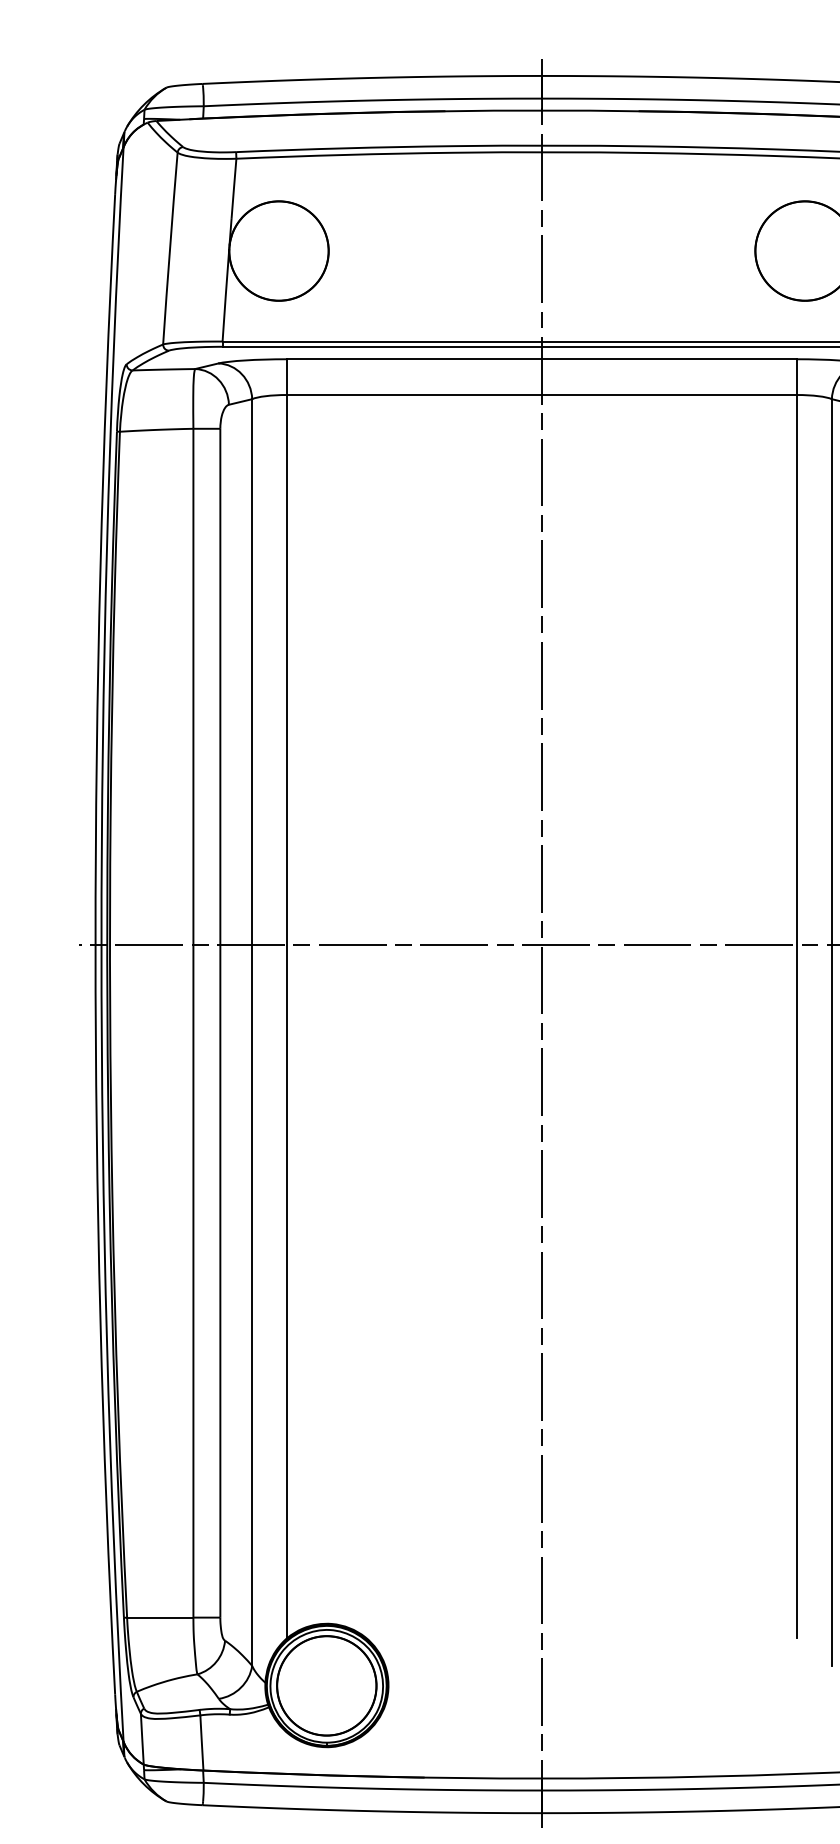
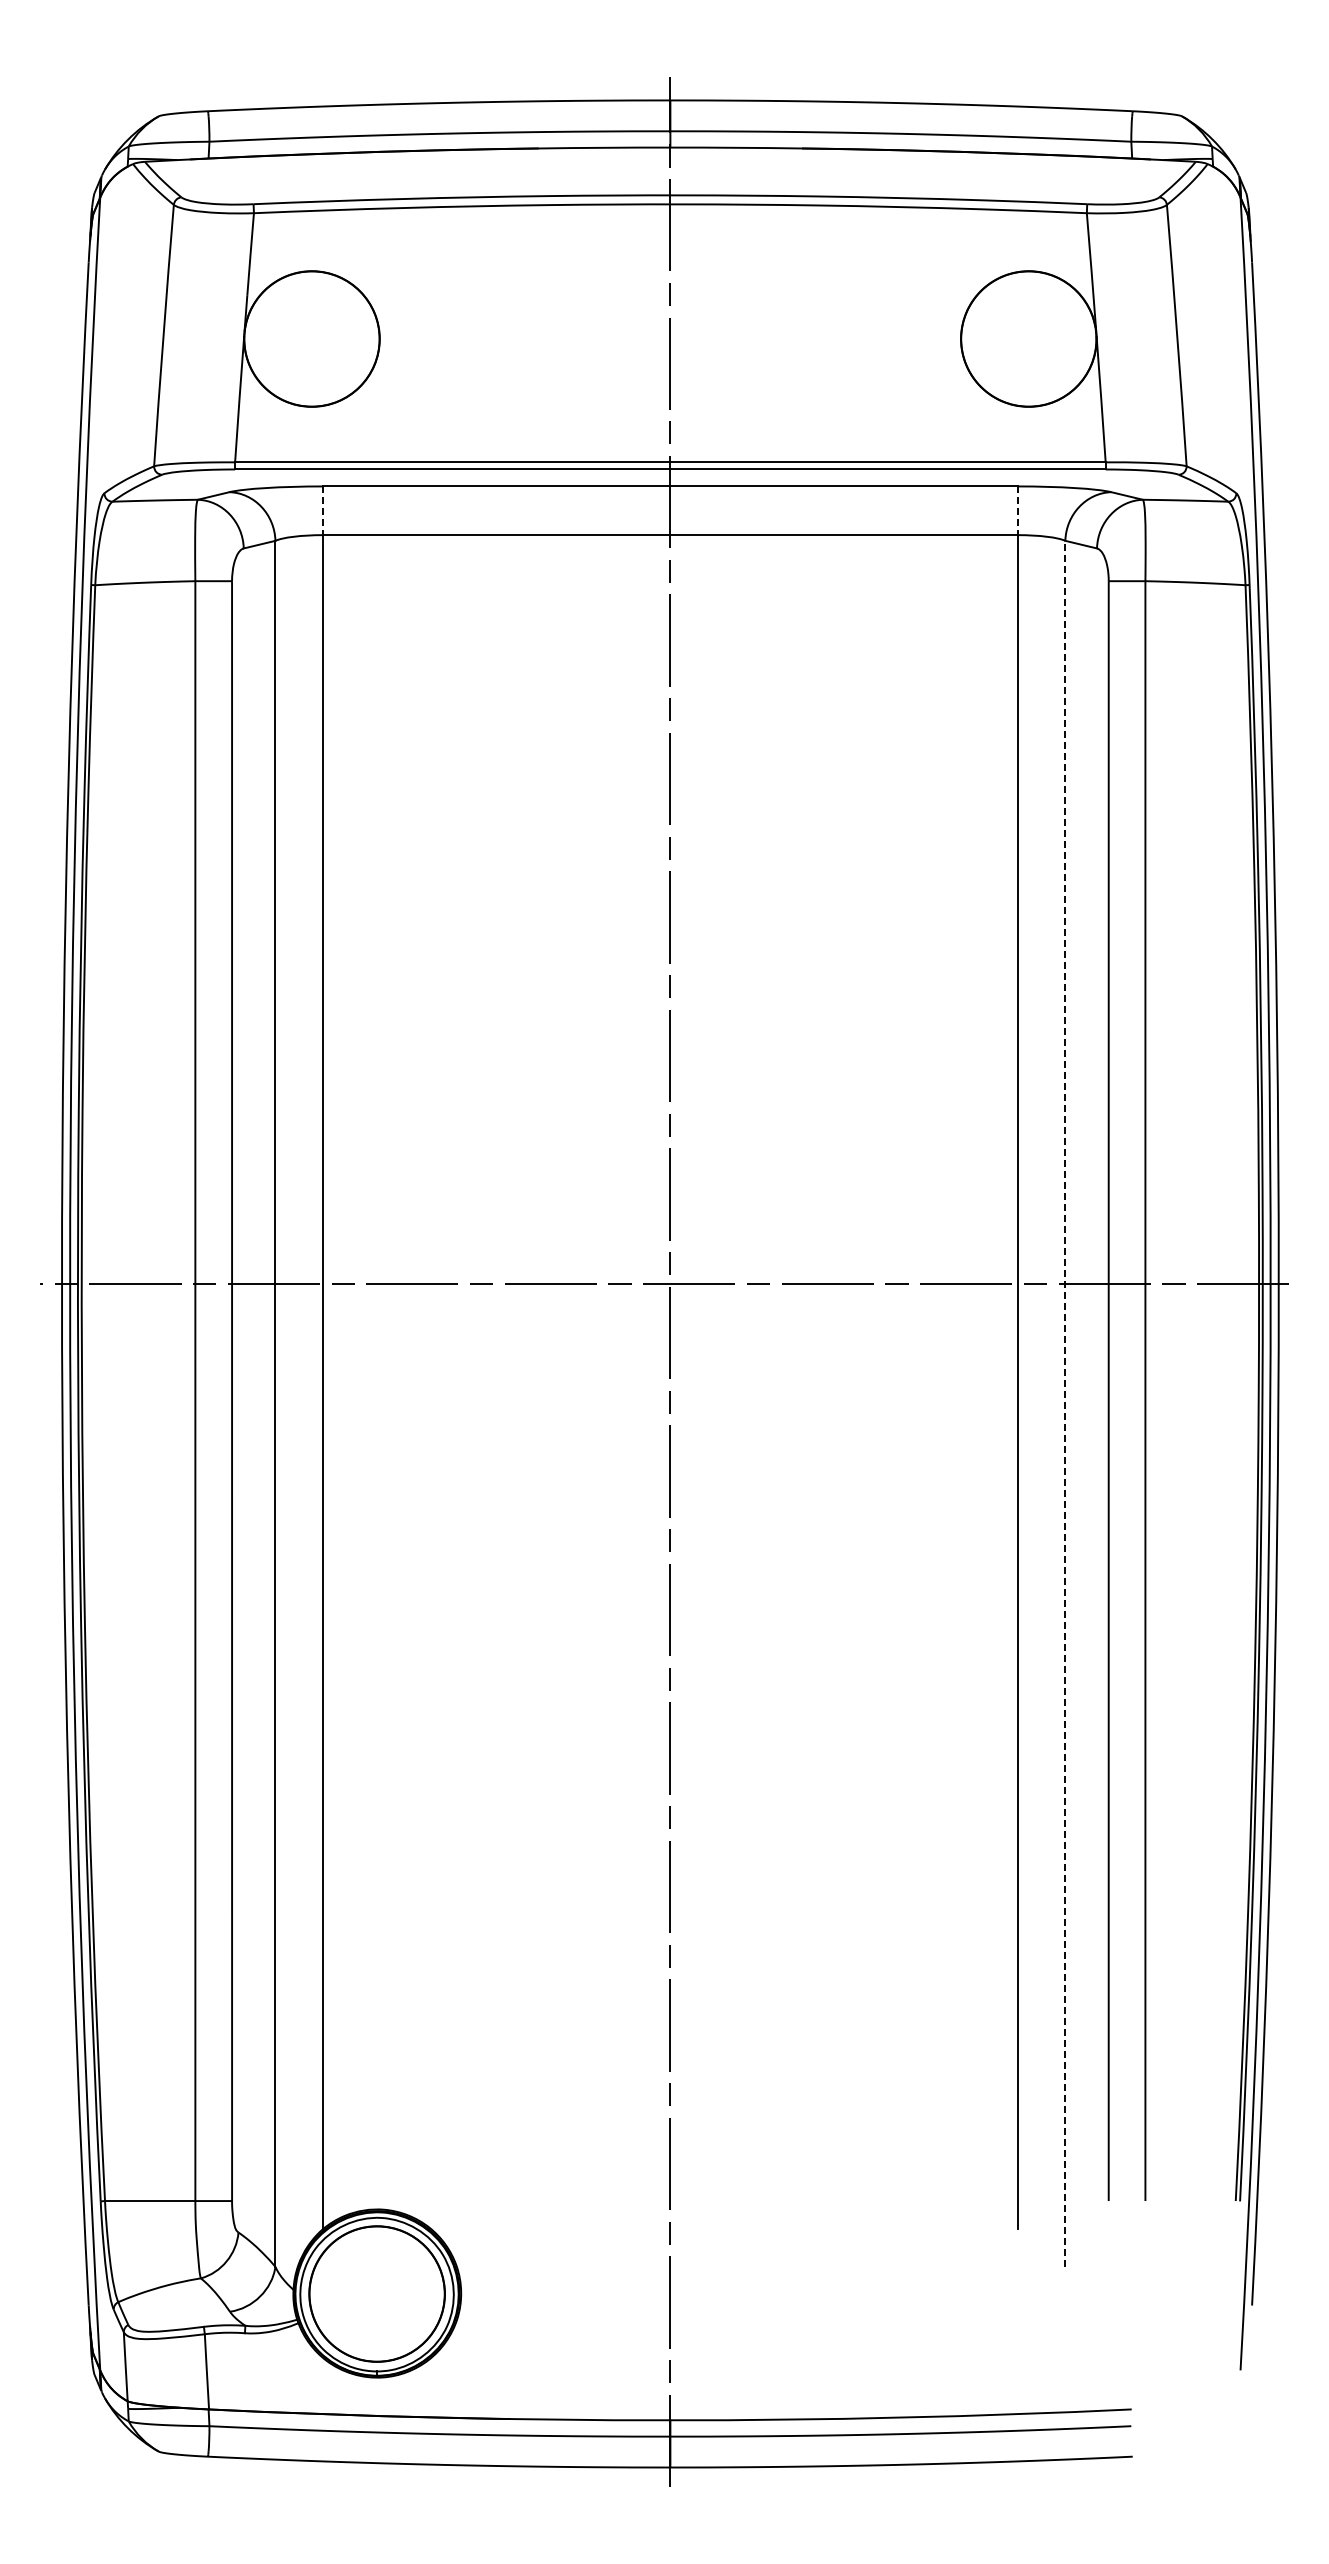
line: (286, 377) -> (322, 511), solid -> dashed
line: (796, 377) -> (1017, 511), solid -> dashed
line: (832, 1032) -> (1065, 1403), solid -> dashed

